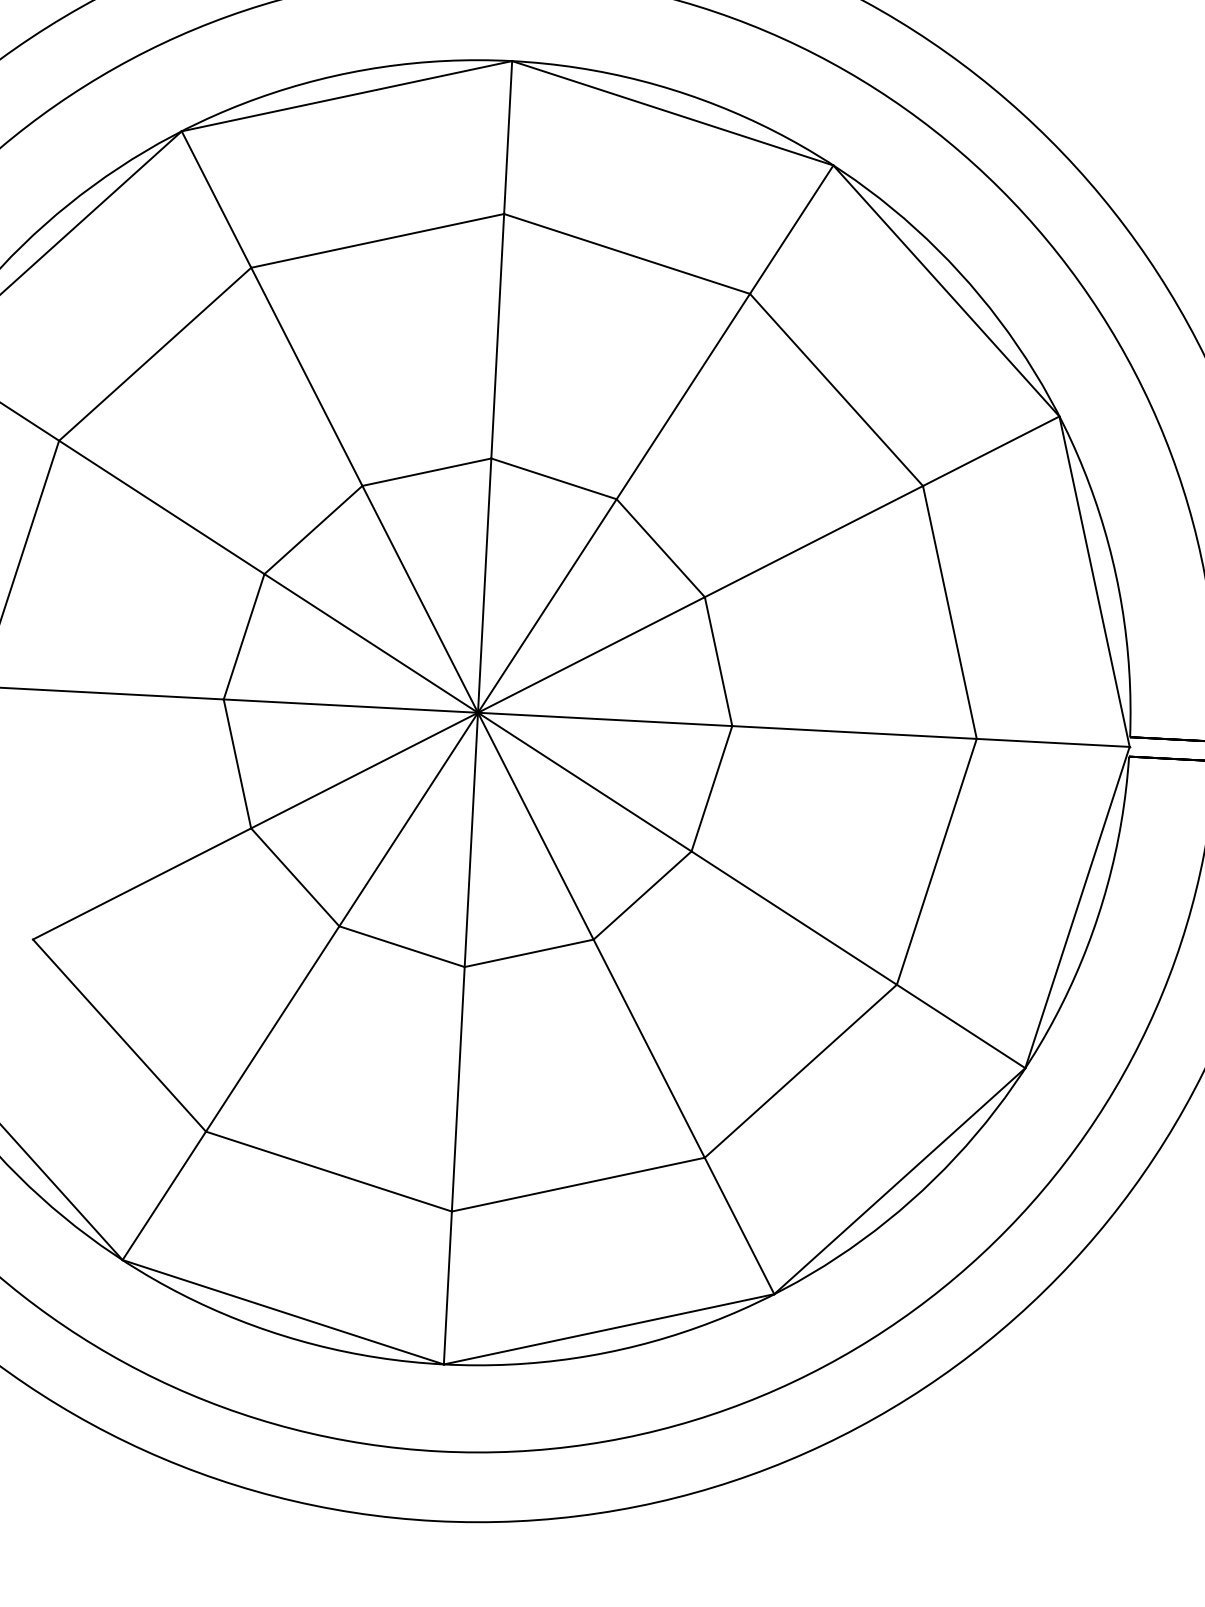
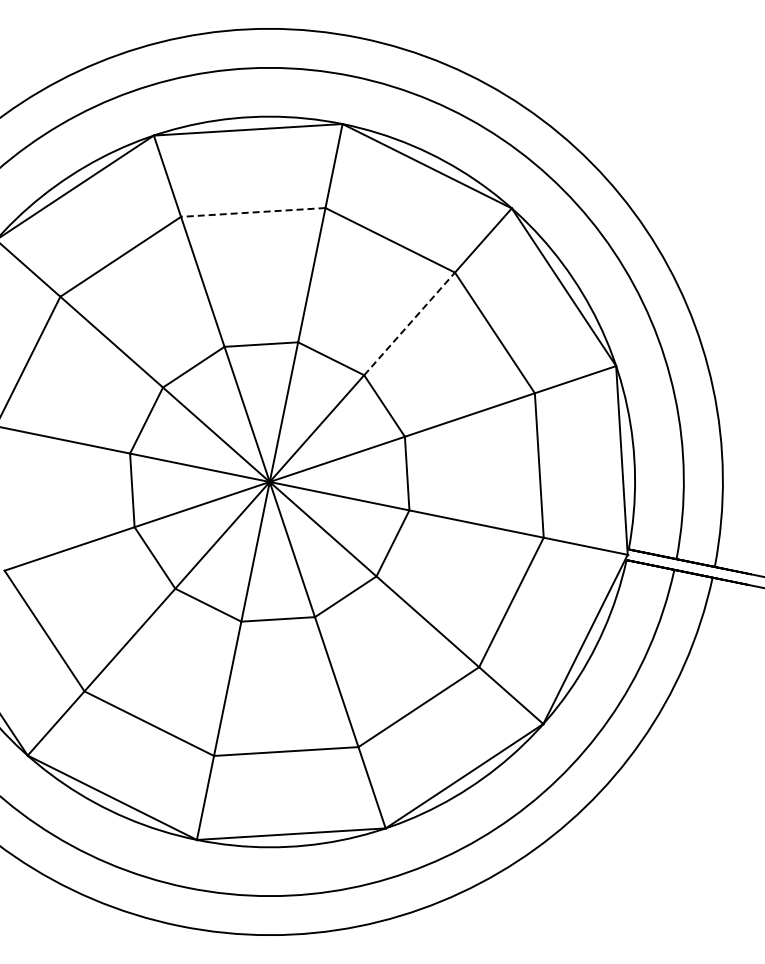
line: (376, 241) -> (252, 212), solid -> dashed
line: (683, 395) -> (409, 323), solid -> dashed

